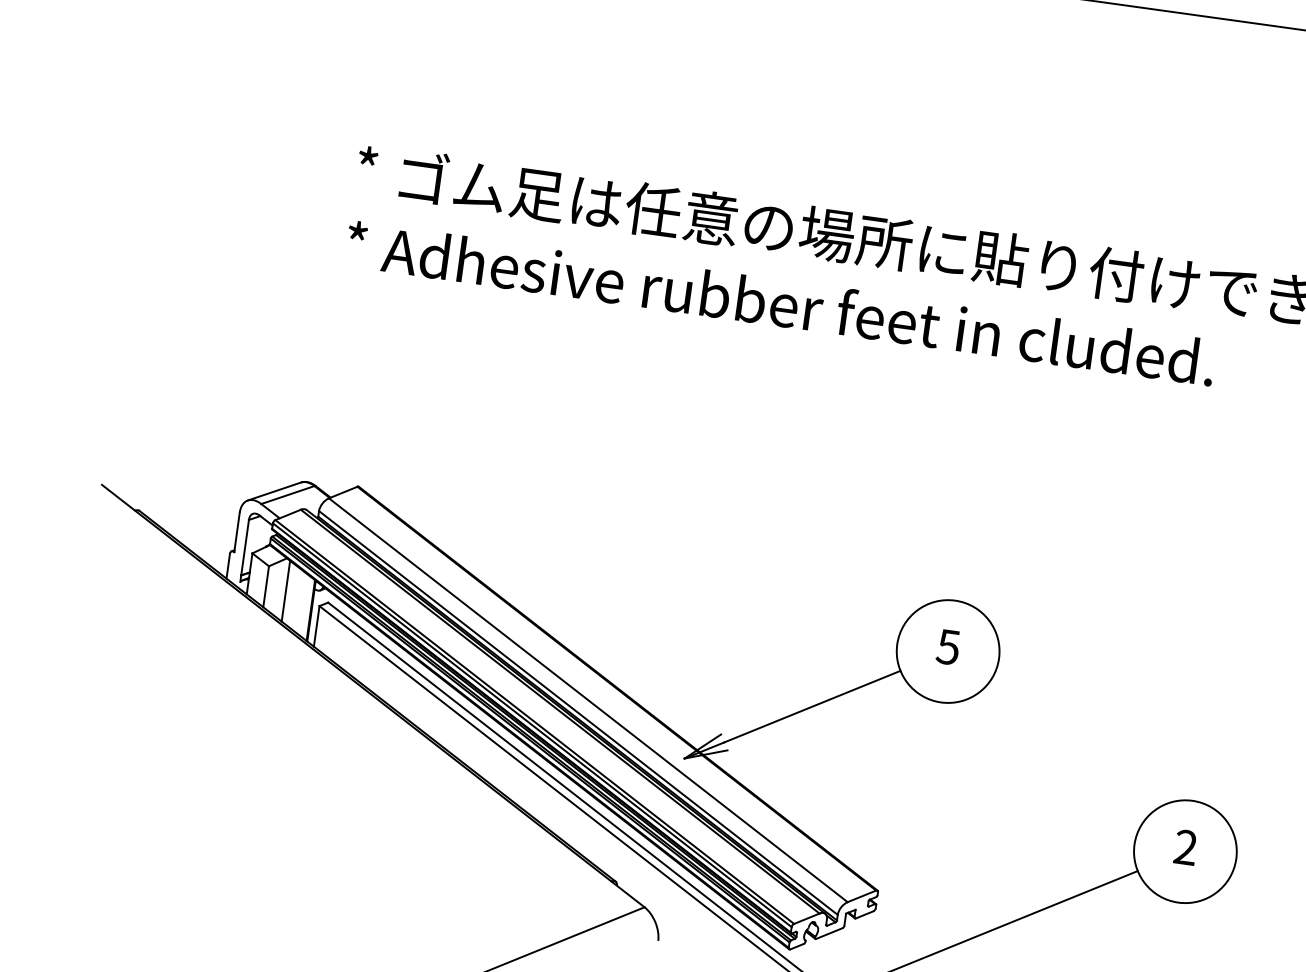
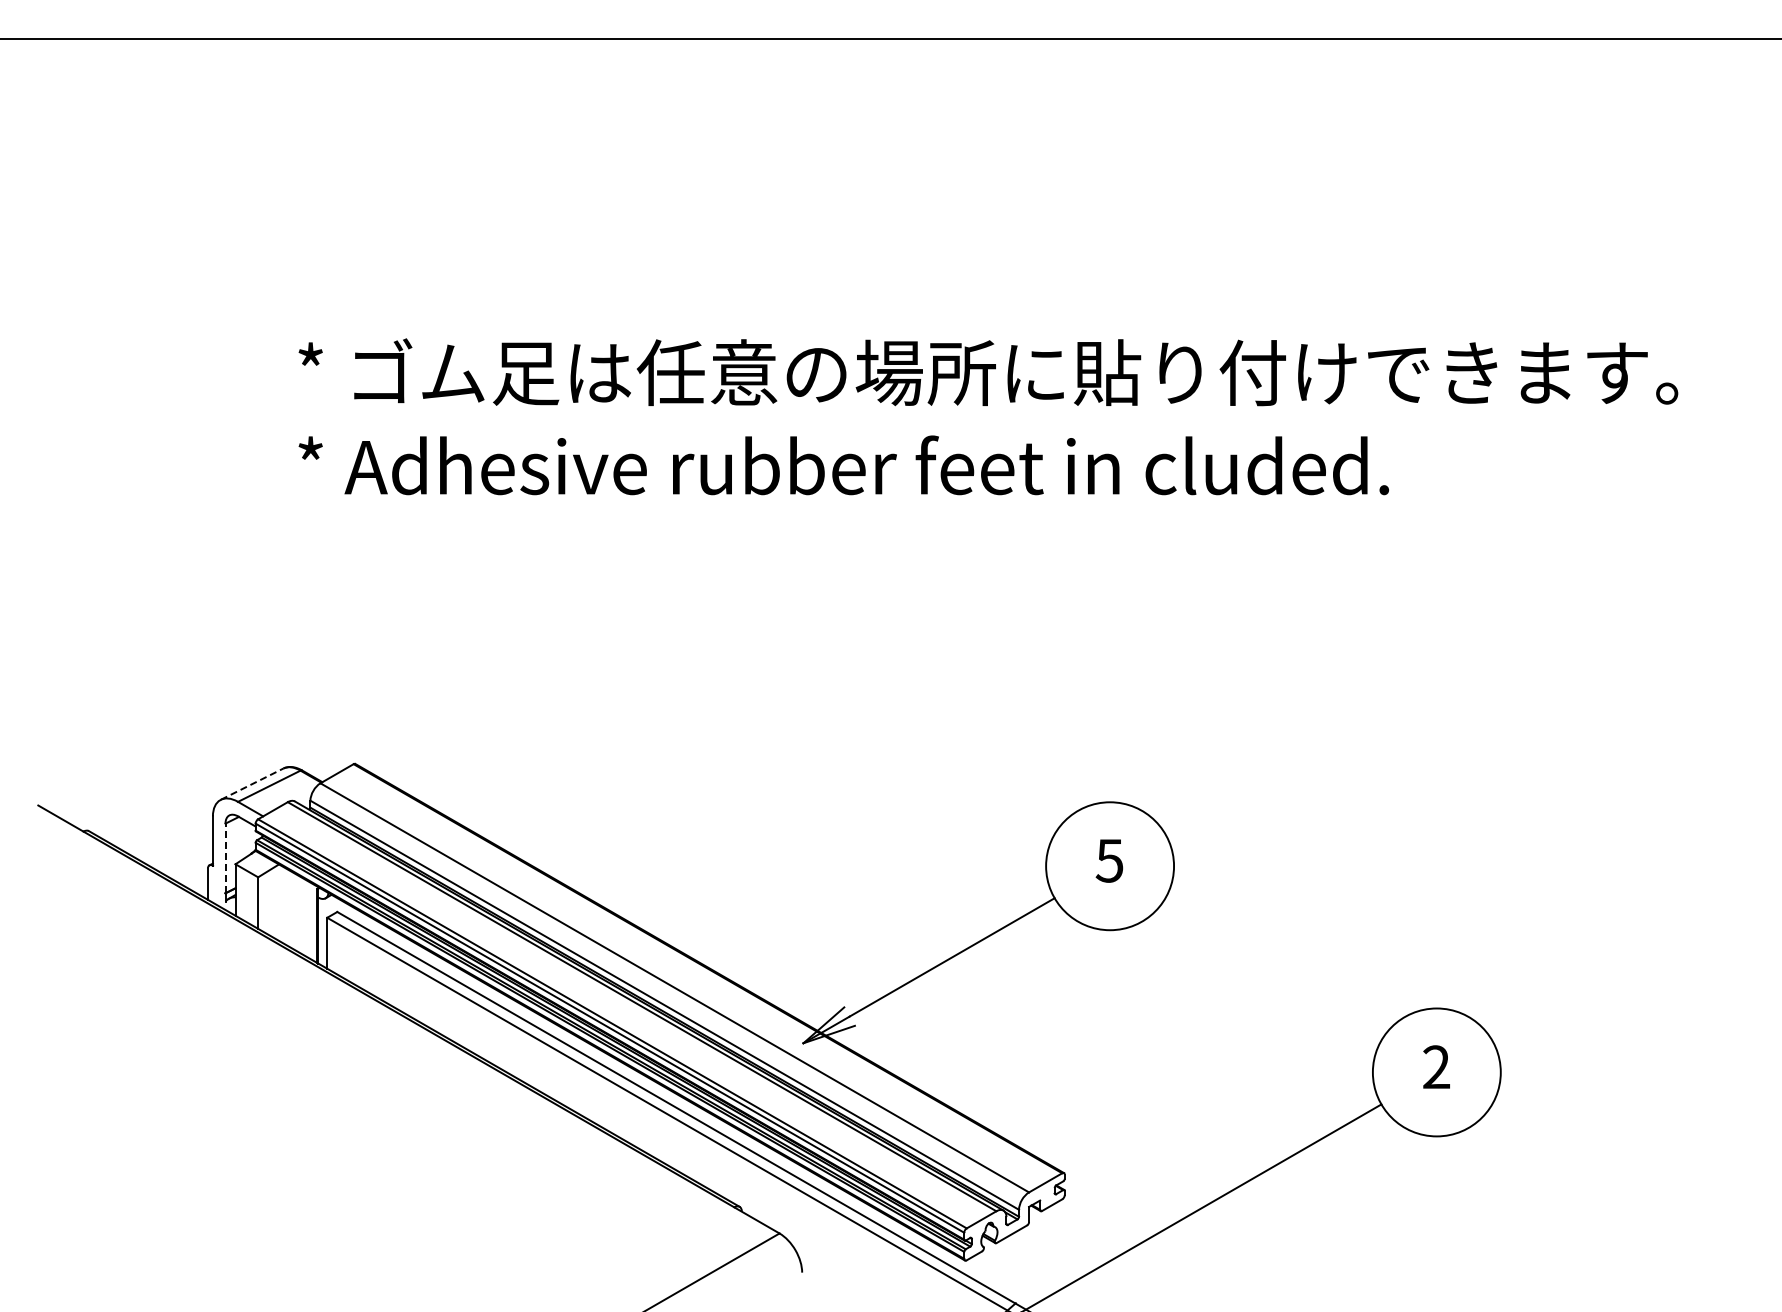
line: (274, 491) -> (252, 784), solid -> dashed
line: (245, 547) -> (225, 858), solid -> dashed
line: (286, 590) -> (283, 904), removed

